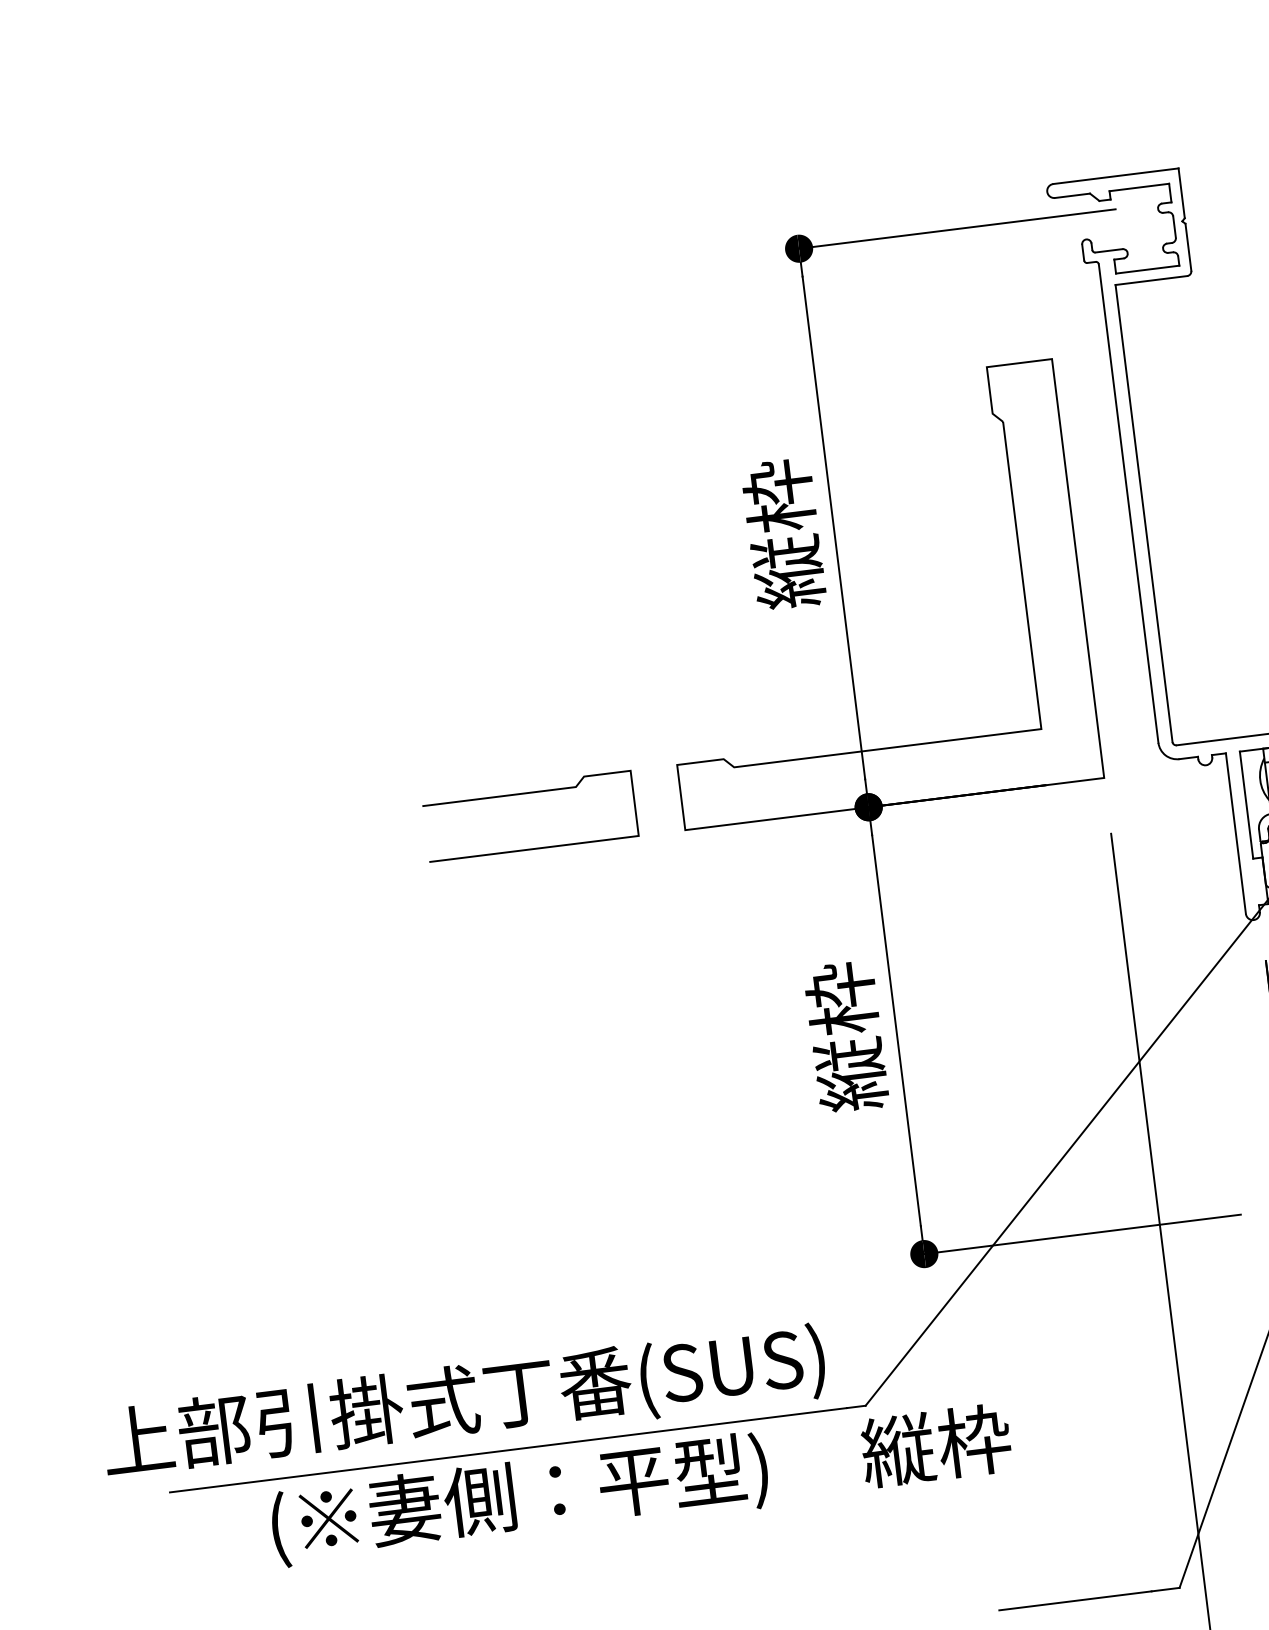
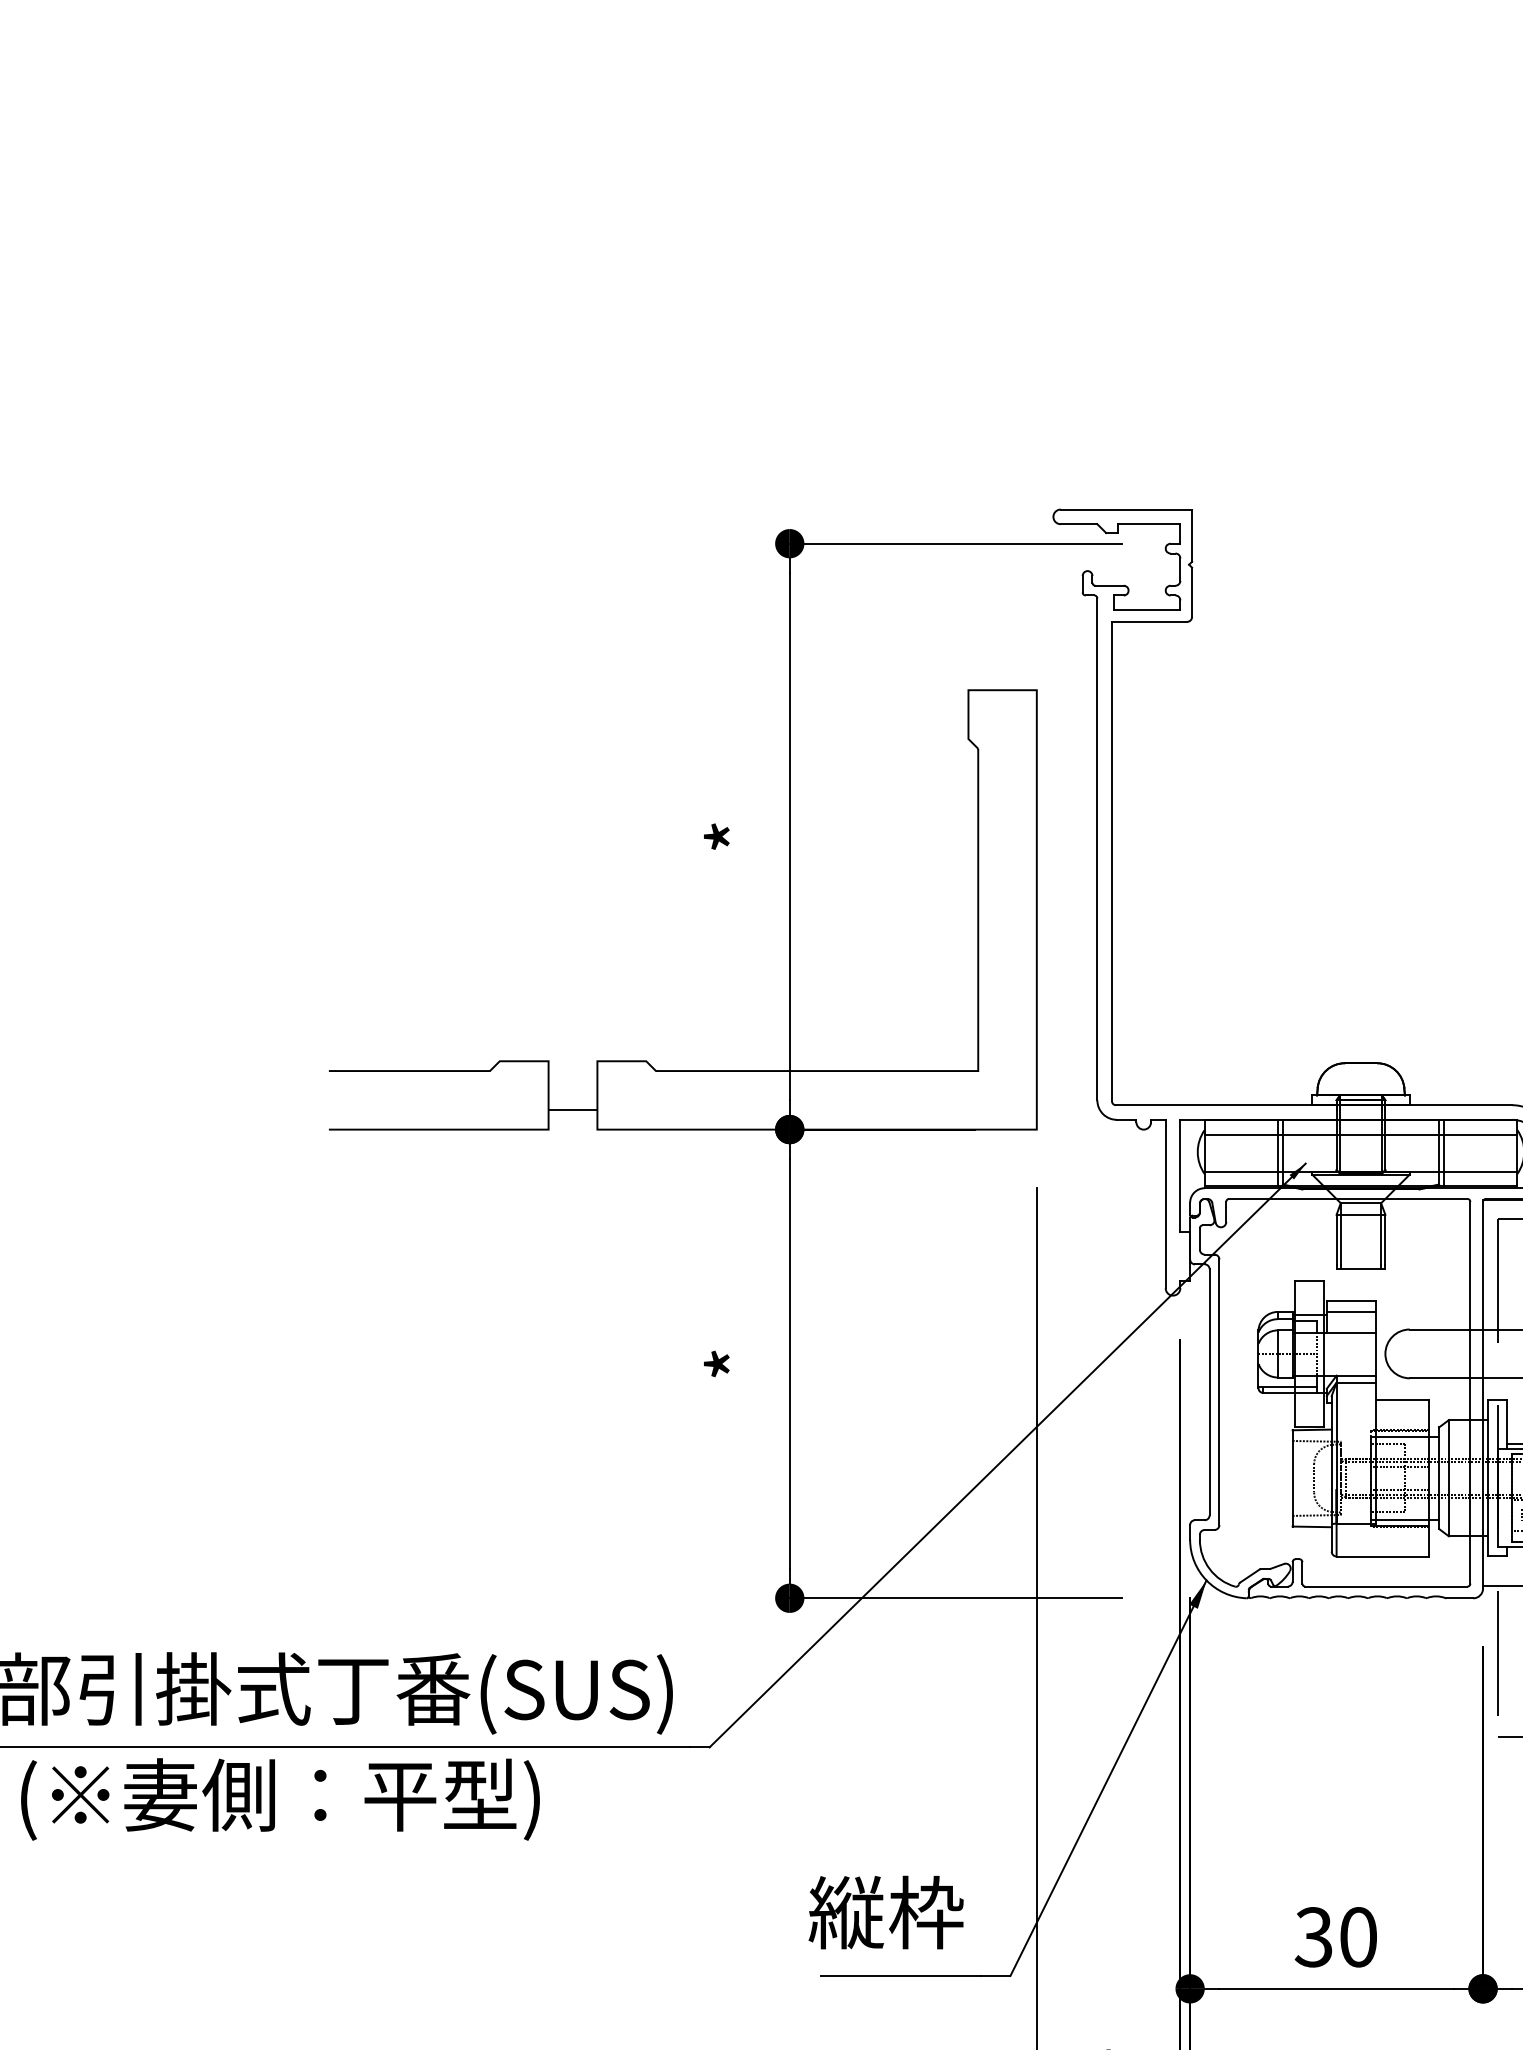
text: (783, 534) -> (736, 836), 縦枠 -> *
line: (659, 814) -> (572, 1110), added
text: (845, 1036) -> (736, 1363), 縦枠 -> *
text: (935, 1445) -> (885, 1912), moved
text: (519, 1499) -> (280, 1799), moved

